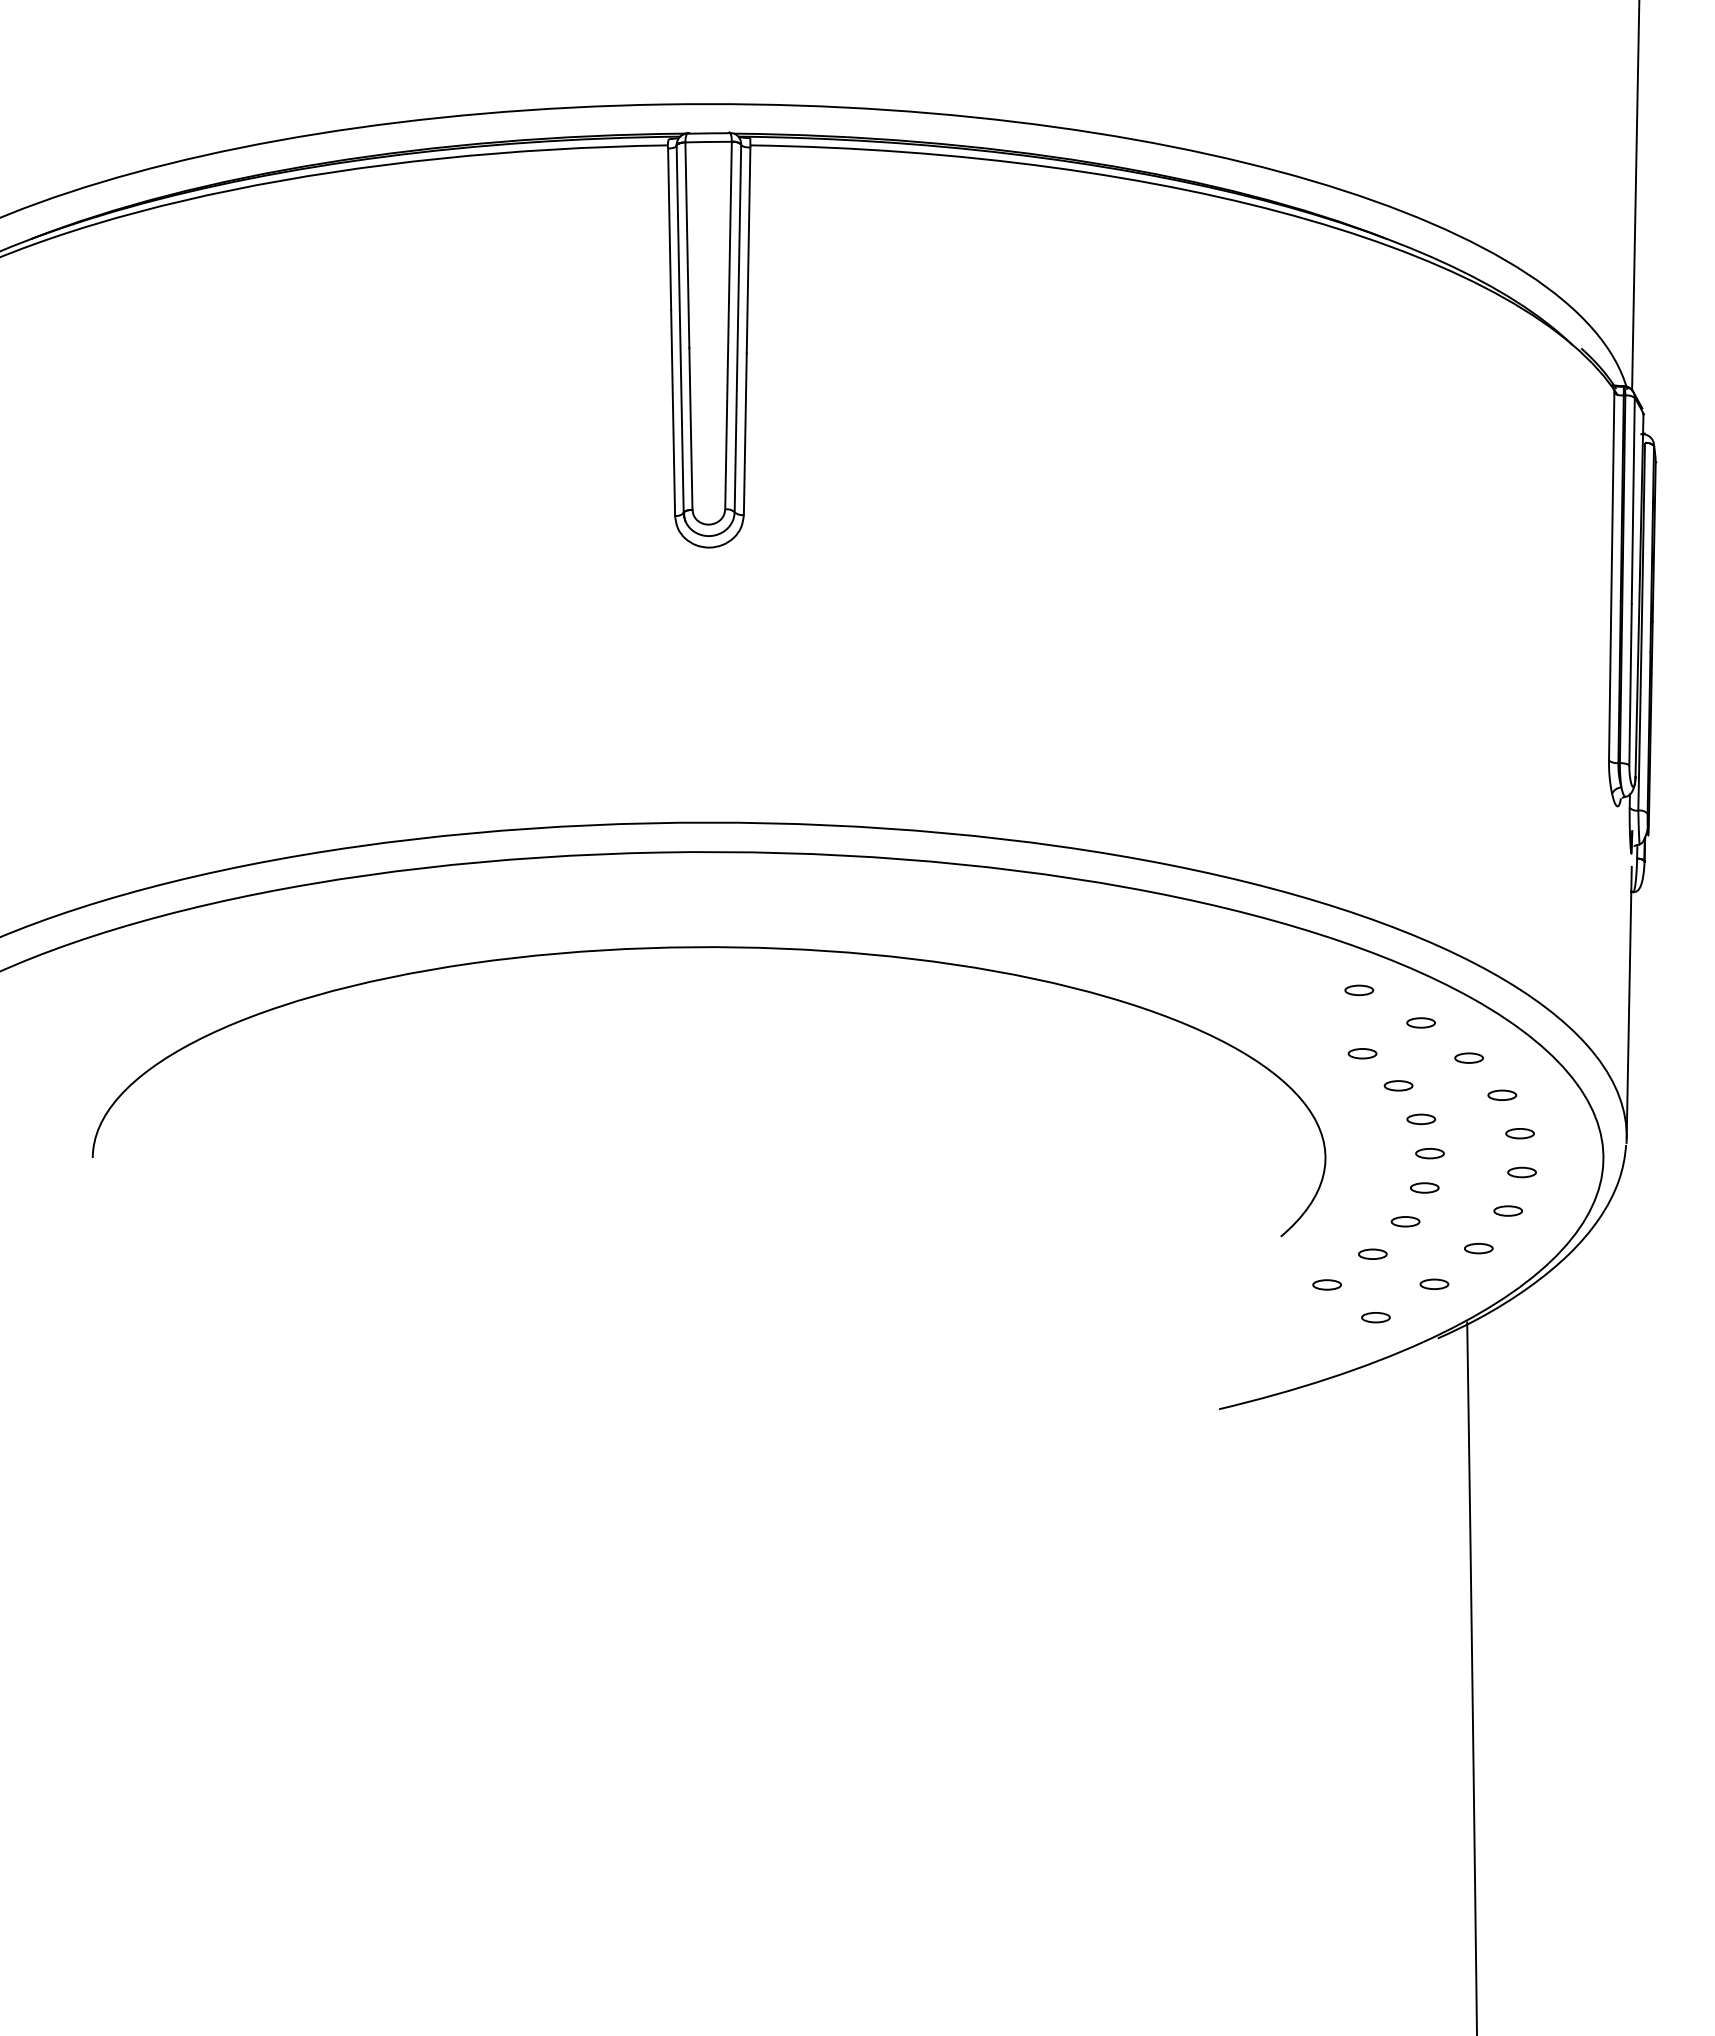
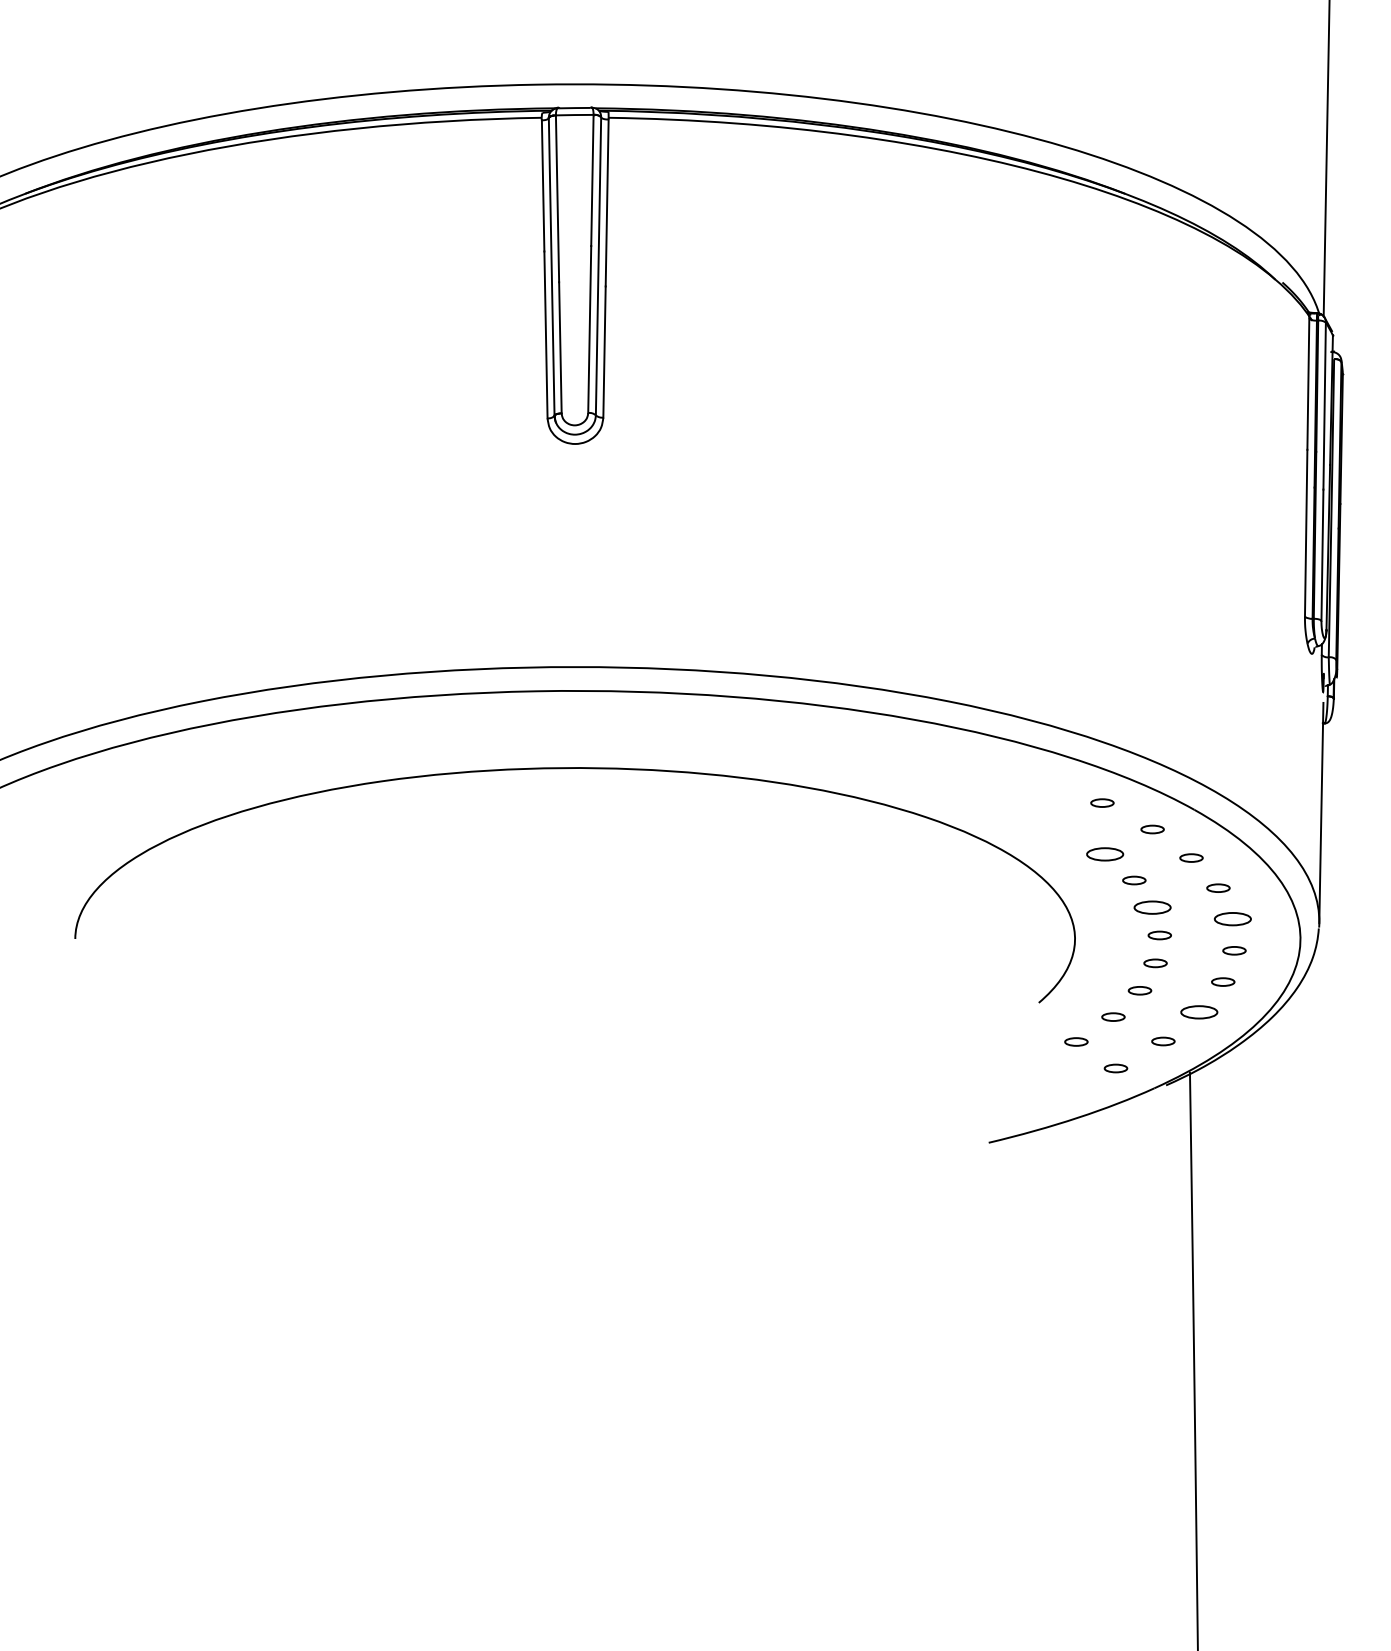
part: (1362, 1053) -> (1105, 854), size x1.6
part: (1421, 1119) -> (1152, 907), size x1.6
part: (1519, 1133) -> (1232, 919), size x1.6
part: (1478, 1248) -> (1199, 1012), size x1.6

